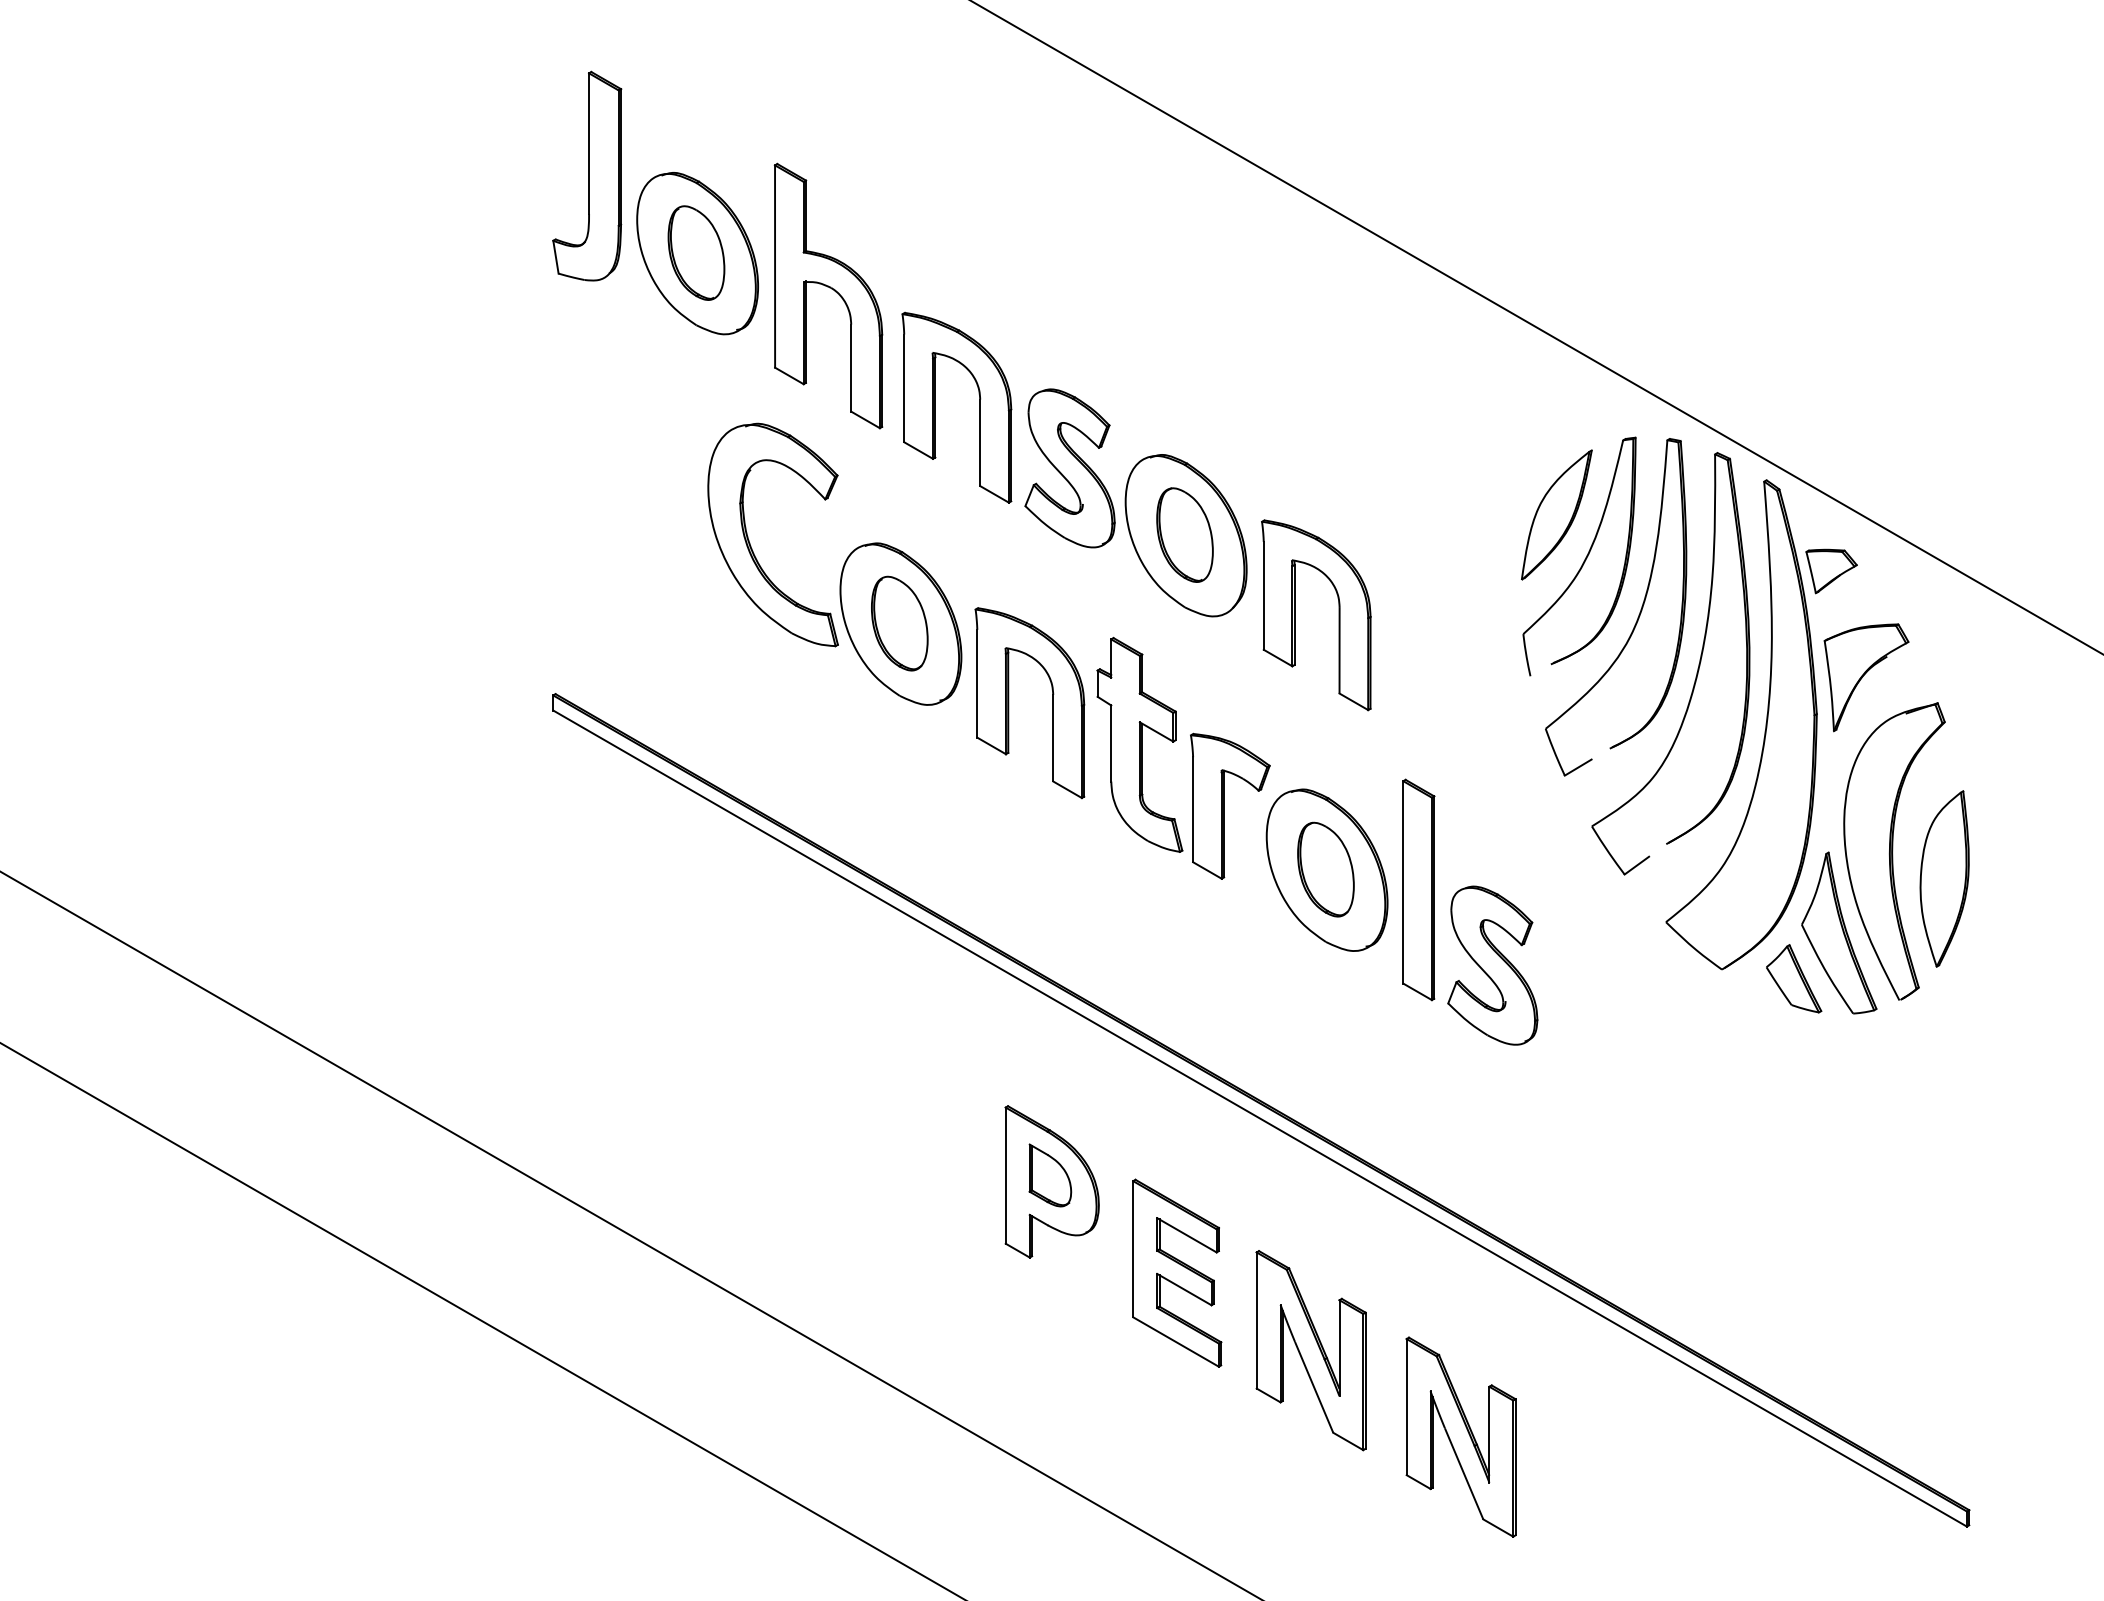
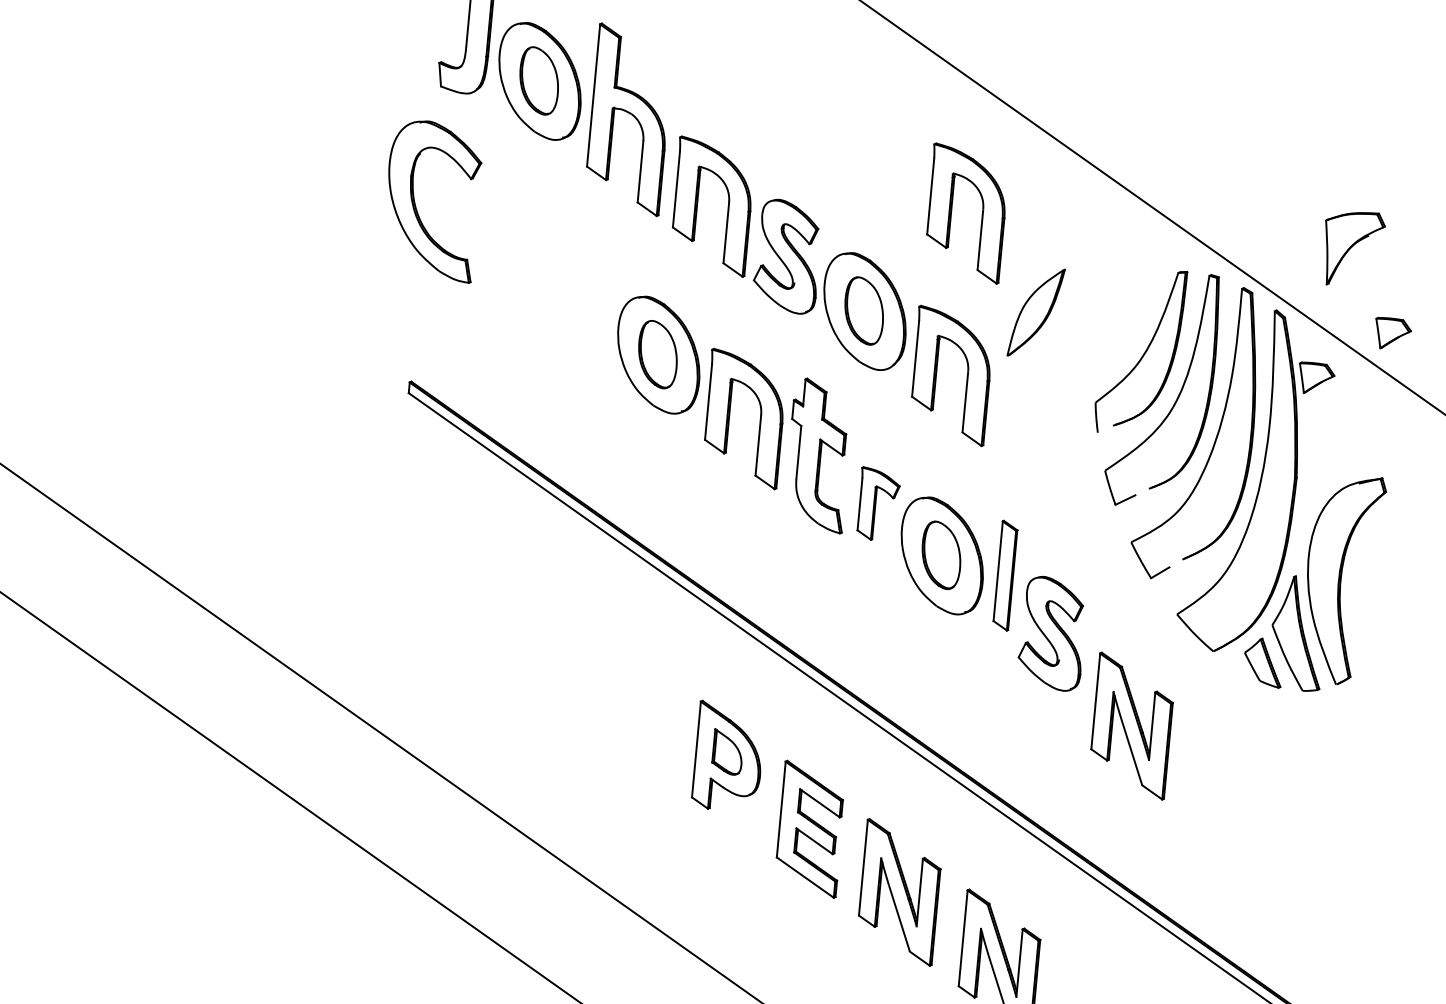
part: (1295, 384) -> (951, 212), added
part: (1933, 498) -> (1392, 334), added
part: (1556, 514) -> (1036, 312), moved
part: (749, 540) -> (415, 203), moved
part: (1866, 677) -> (1353, 248), moved
part: (1230, 805) -> (878, 504), size x0.7
part: (1944, 878) -> (1375, 601), removed
part: (1418, 889) -> (1005, 575), size x0.7
part: (1616, 1085) -> (1131, 726), added

